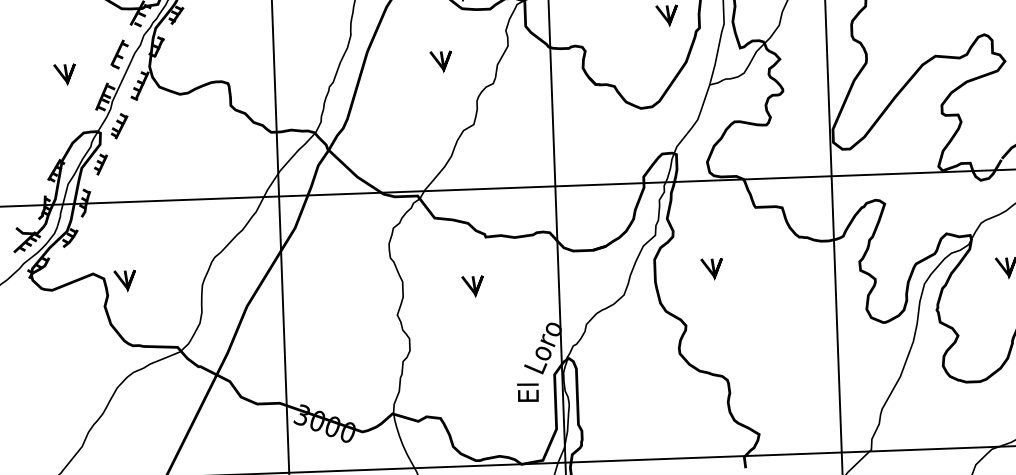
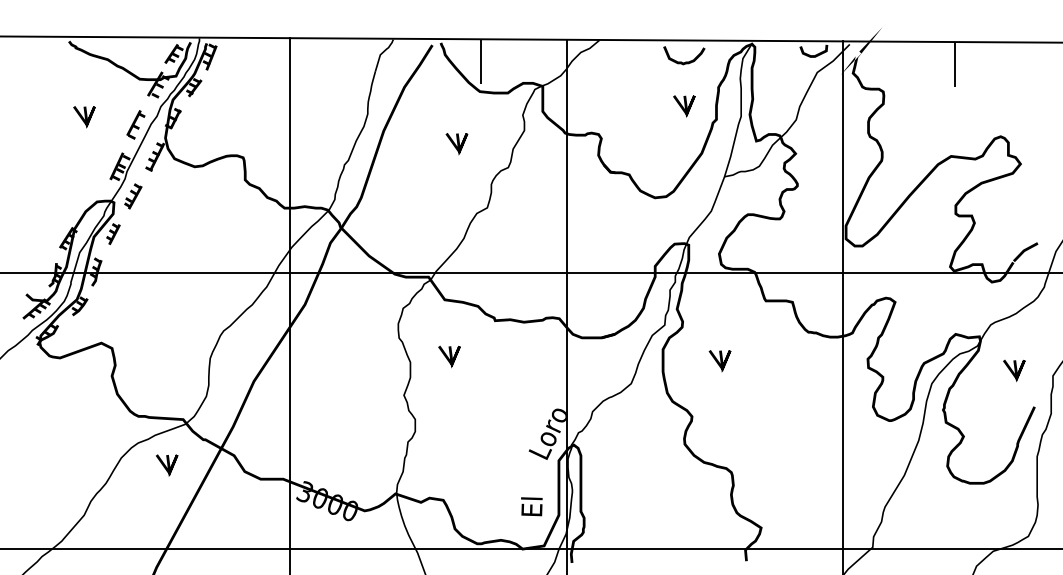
line: (64, 75) -> (84, 117), moved
line: (125, 281) -> (167, 465), moved
line: (472, 286) -> (449, 356), moved
text: (527, 392) -> (531, 506), moved

